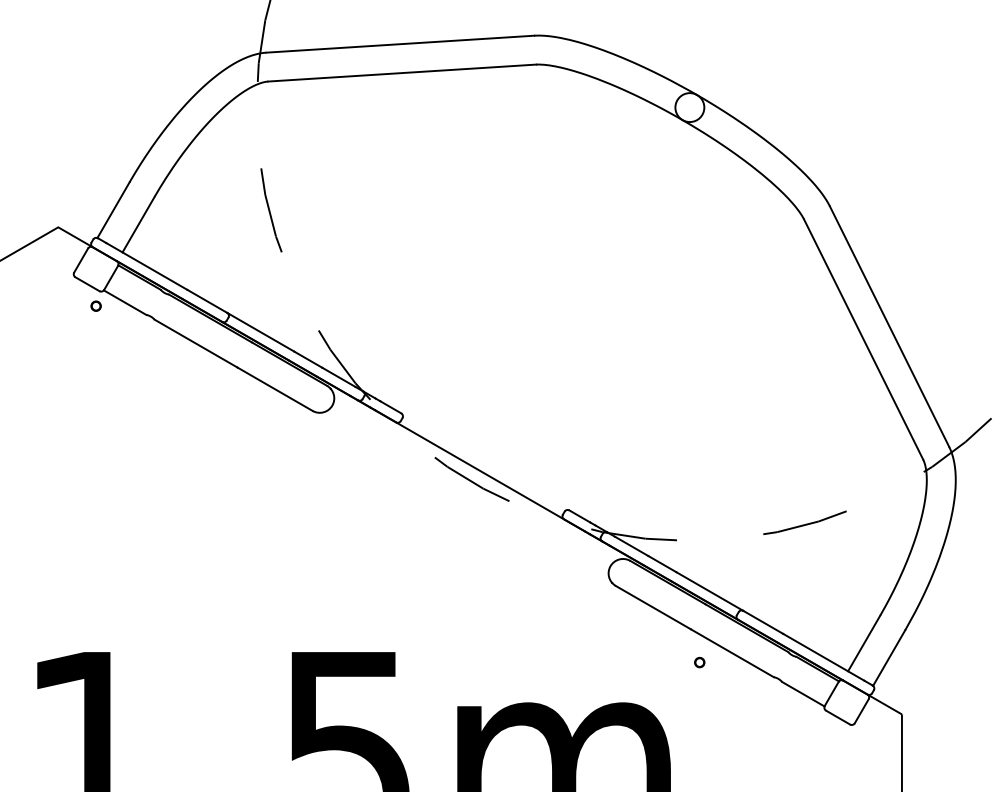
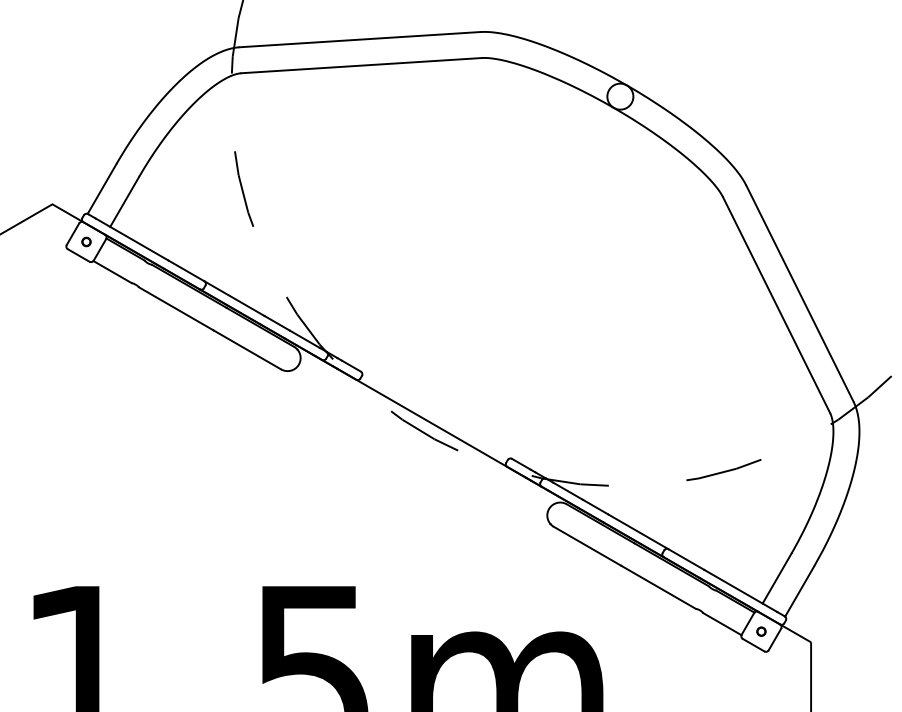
part: (95, 305) -> (85, 241), moved
part: (699, 662) -> (761, 631), moved

